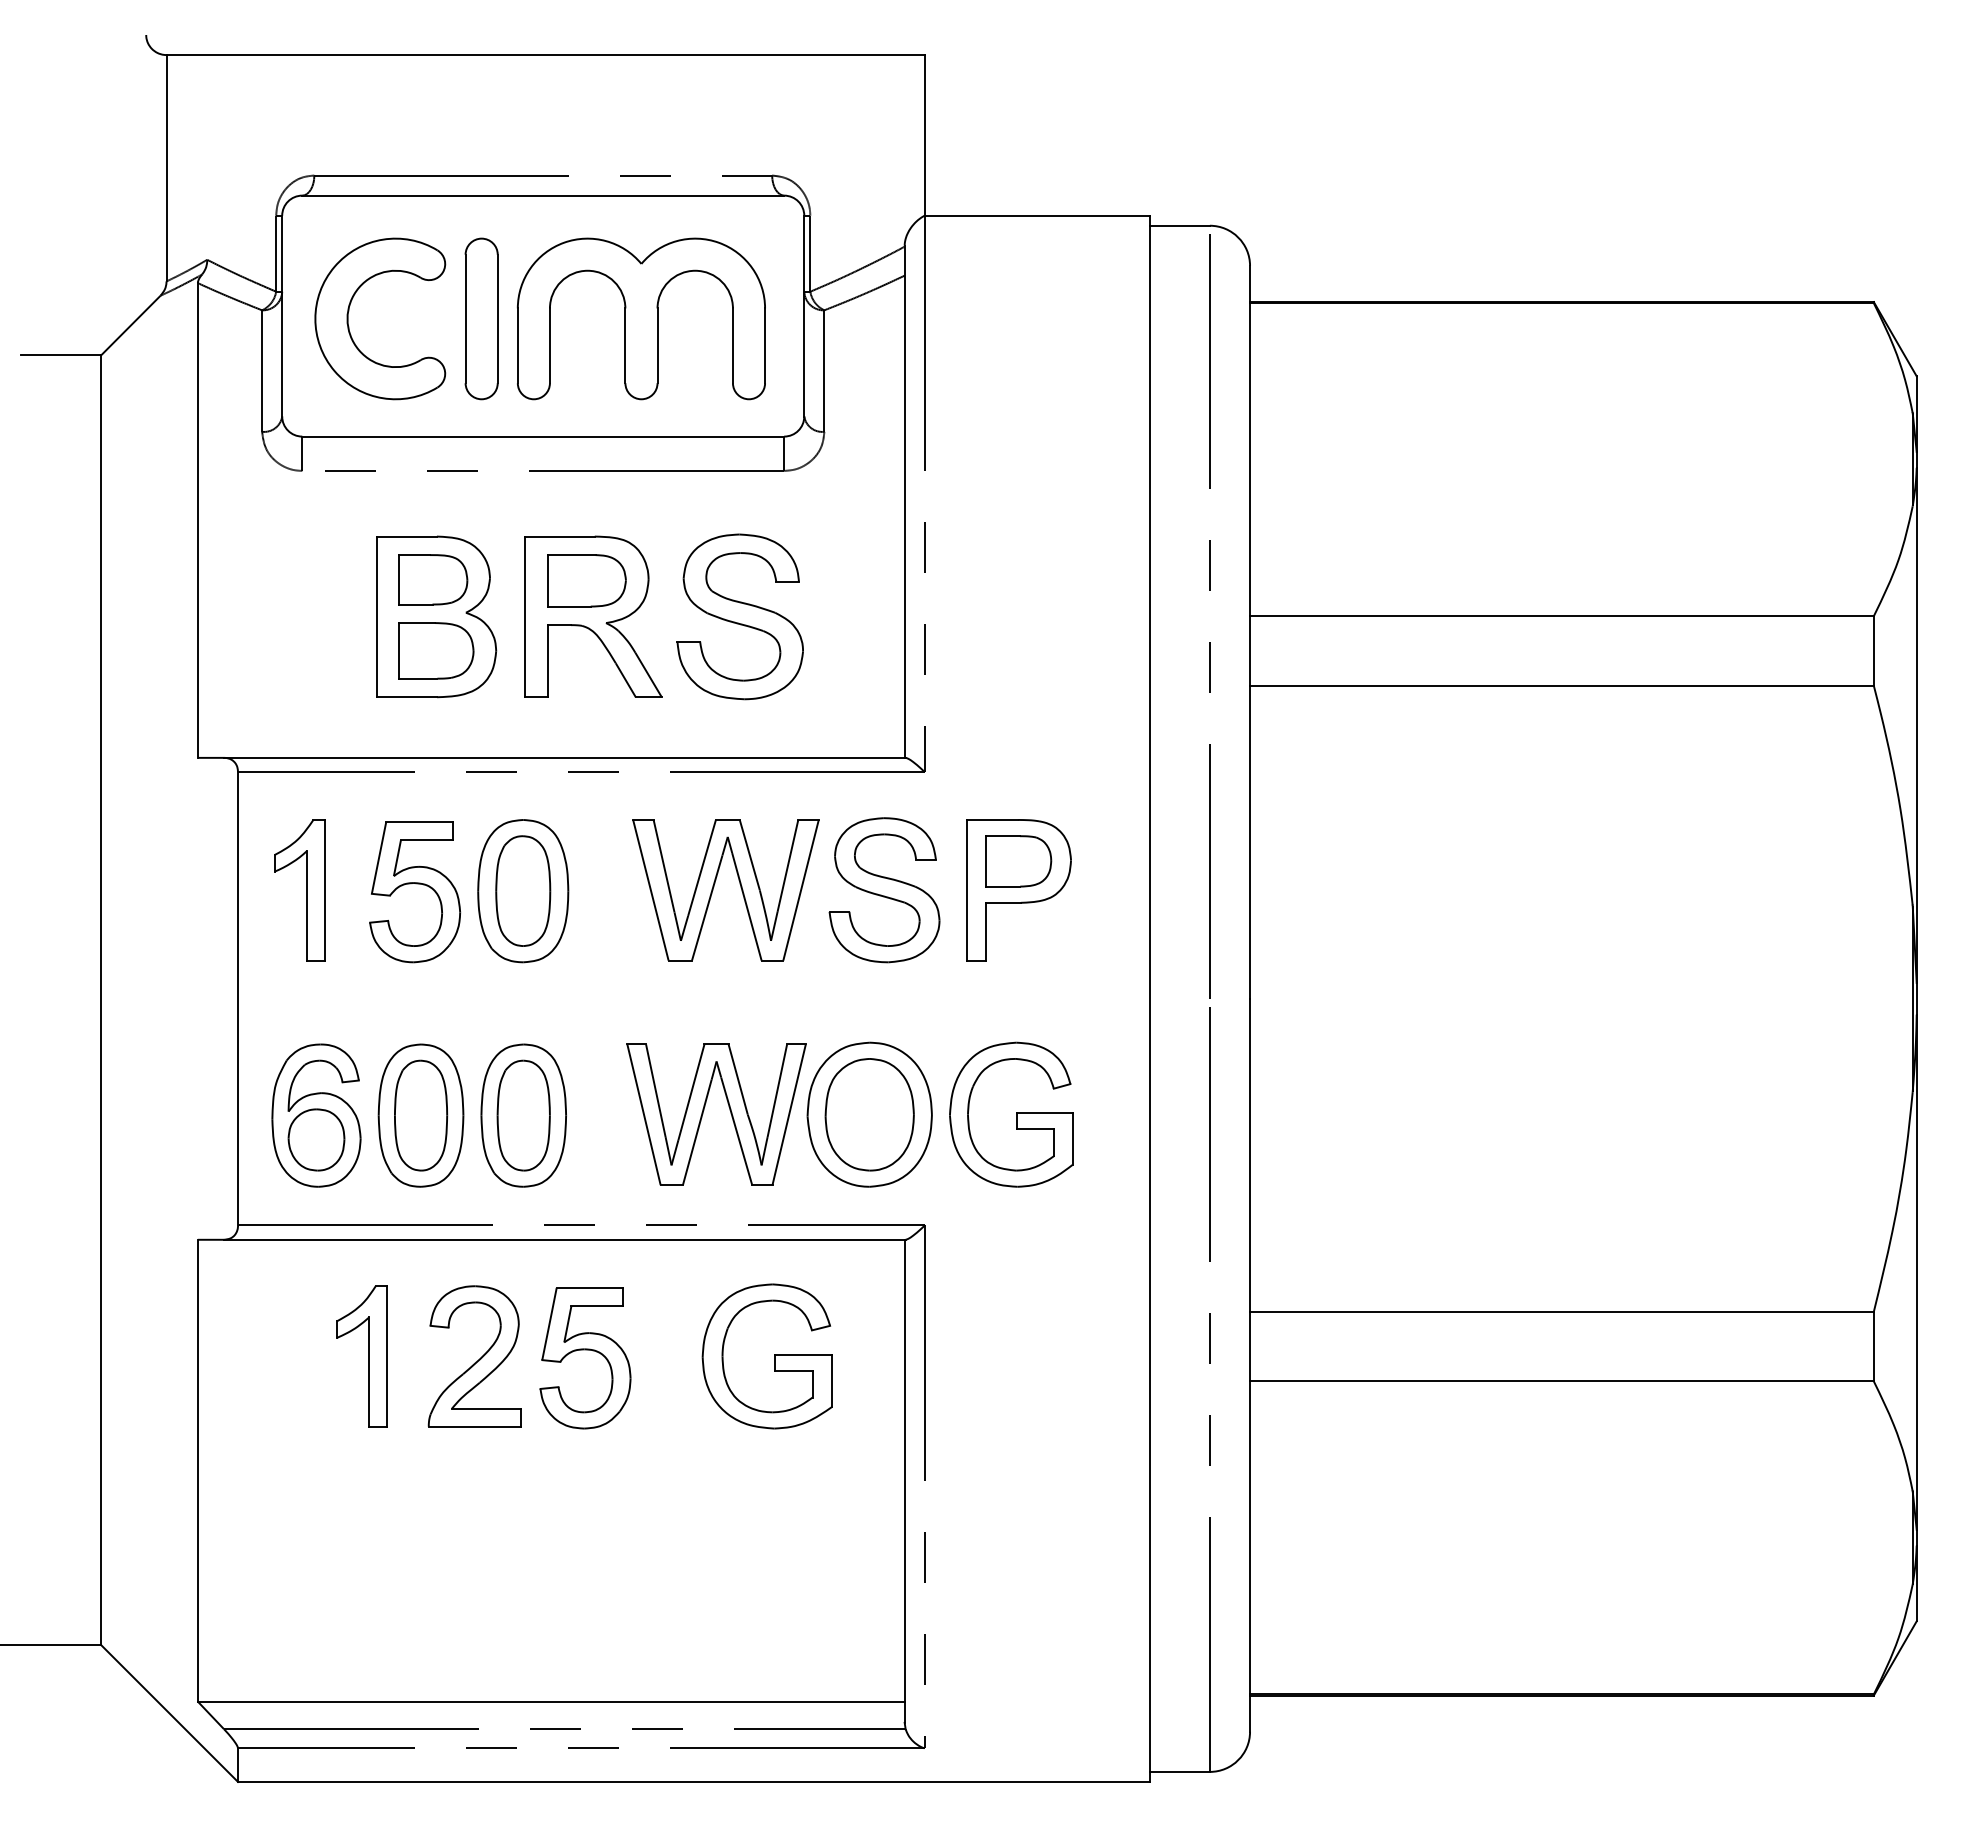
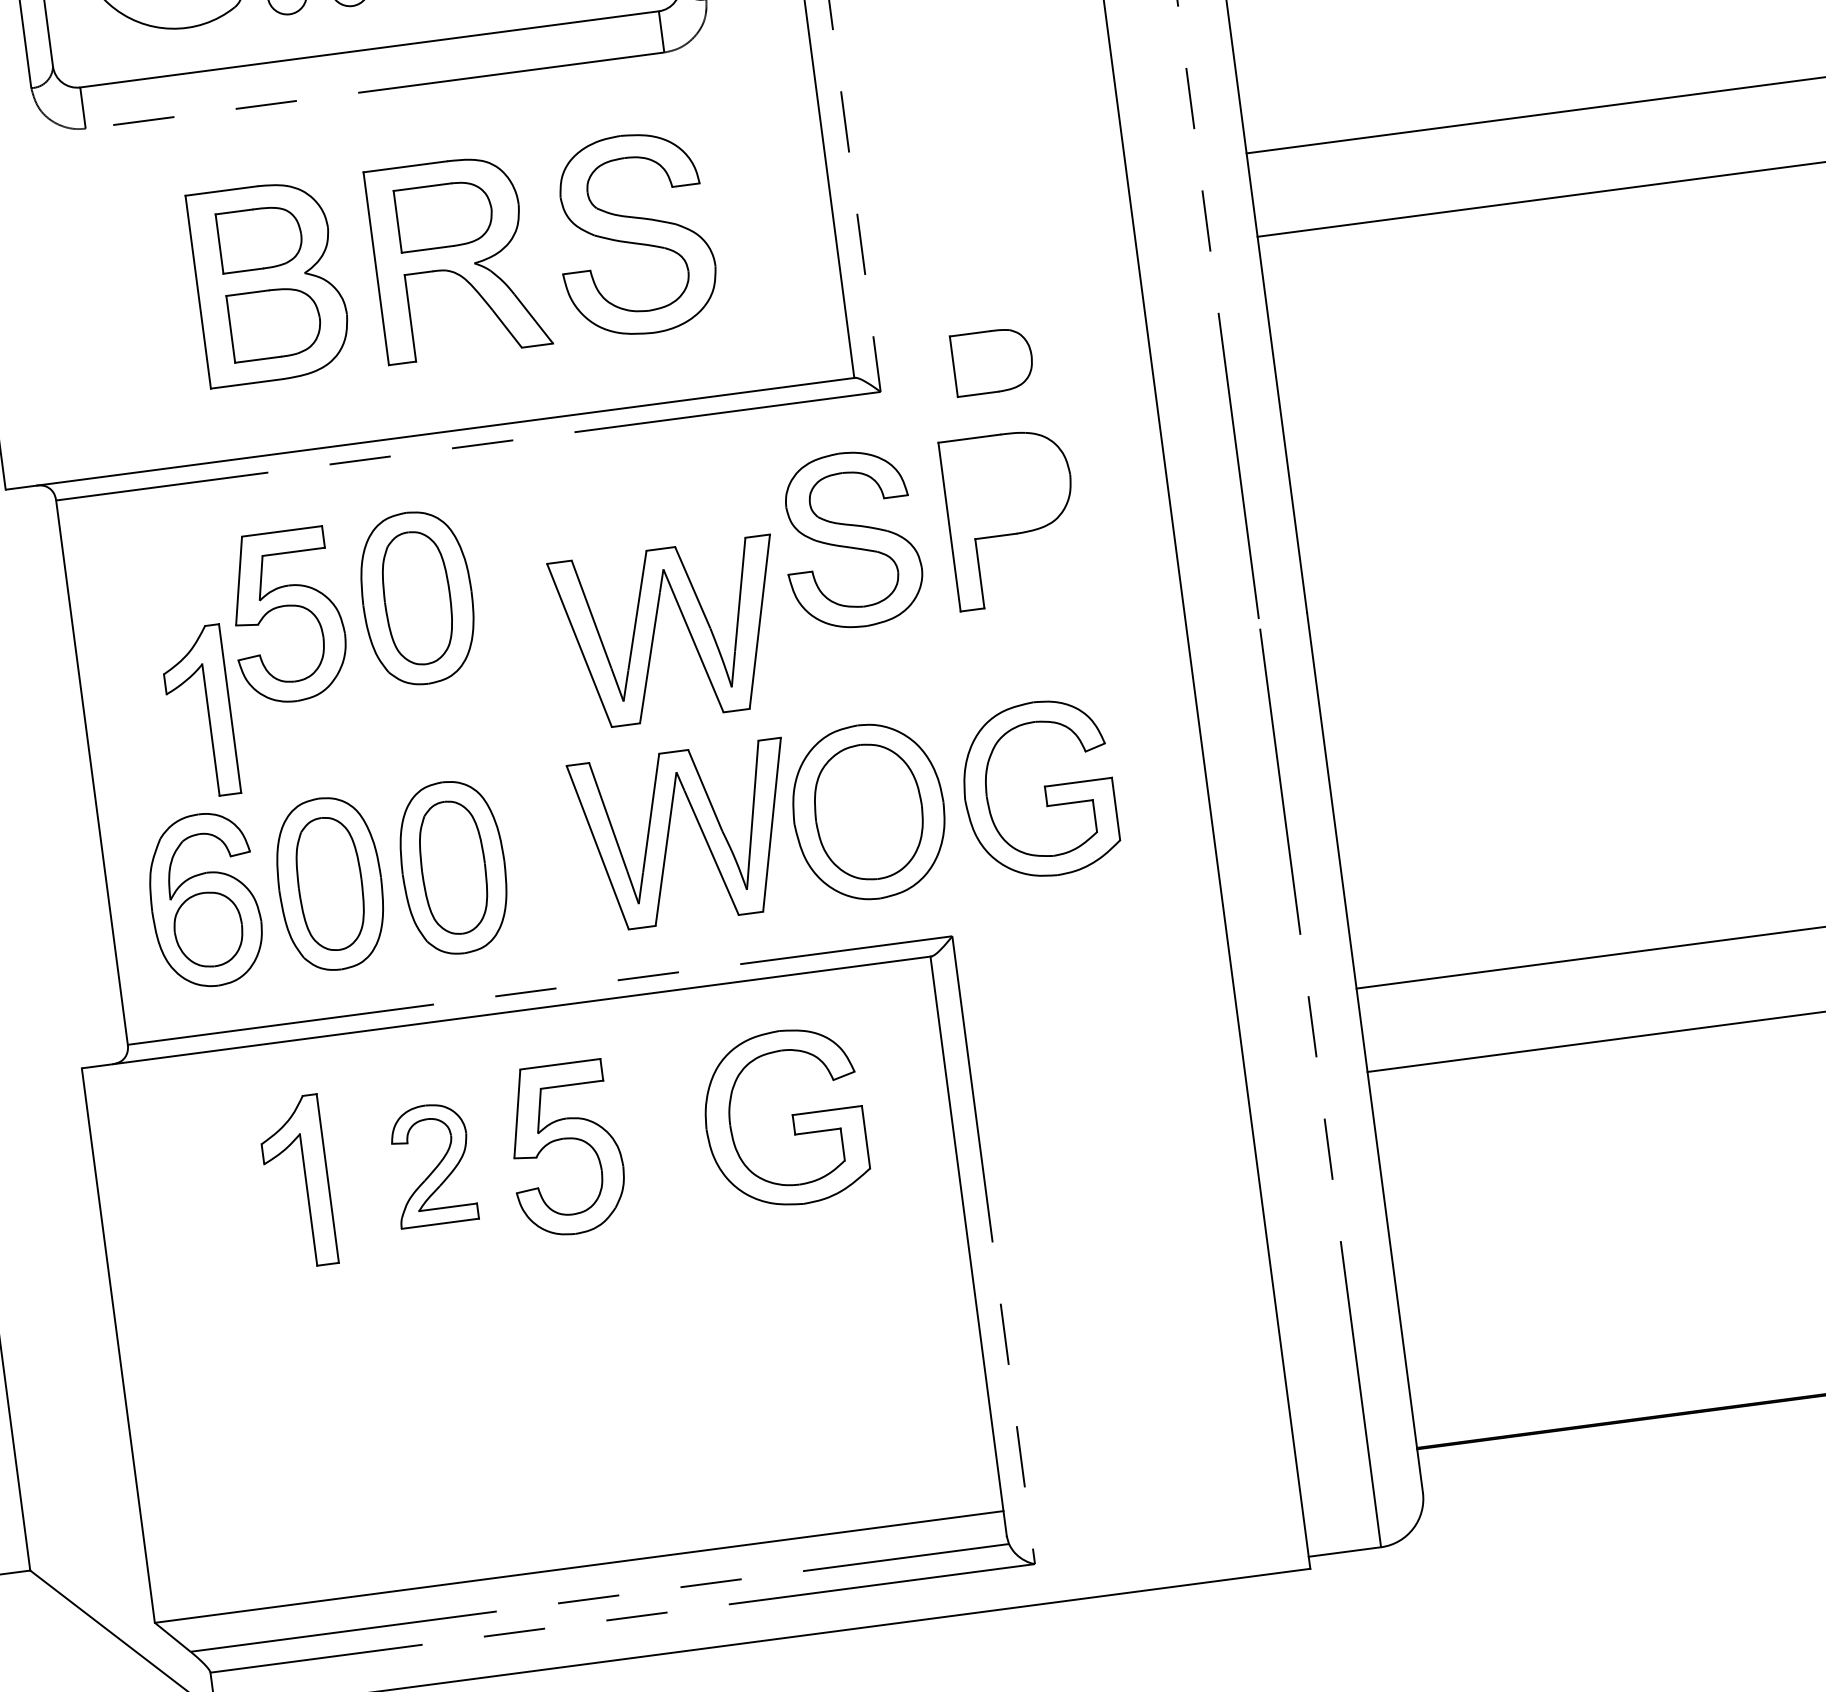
part: (1018, 861) -> (992, 361), moved
part: (714, 887) -> (655, 632), moved
part: (306, 890) -> (207, 711), moved
part: (474, 1356) -> (432, 1164), size x0.7

